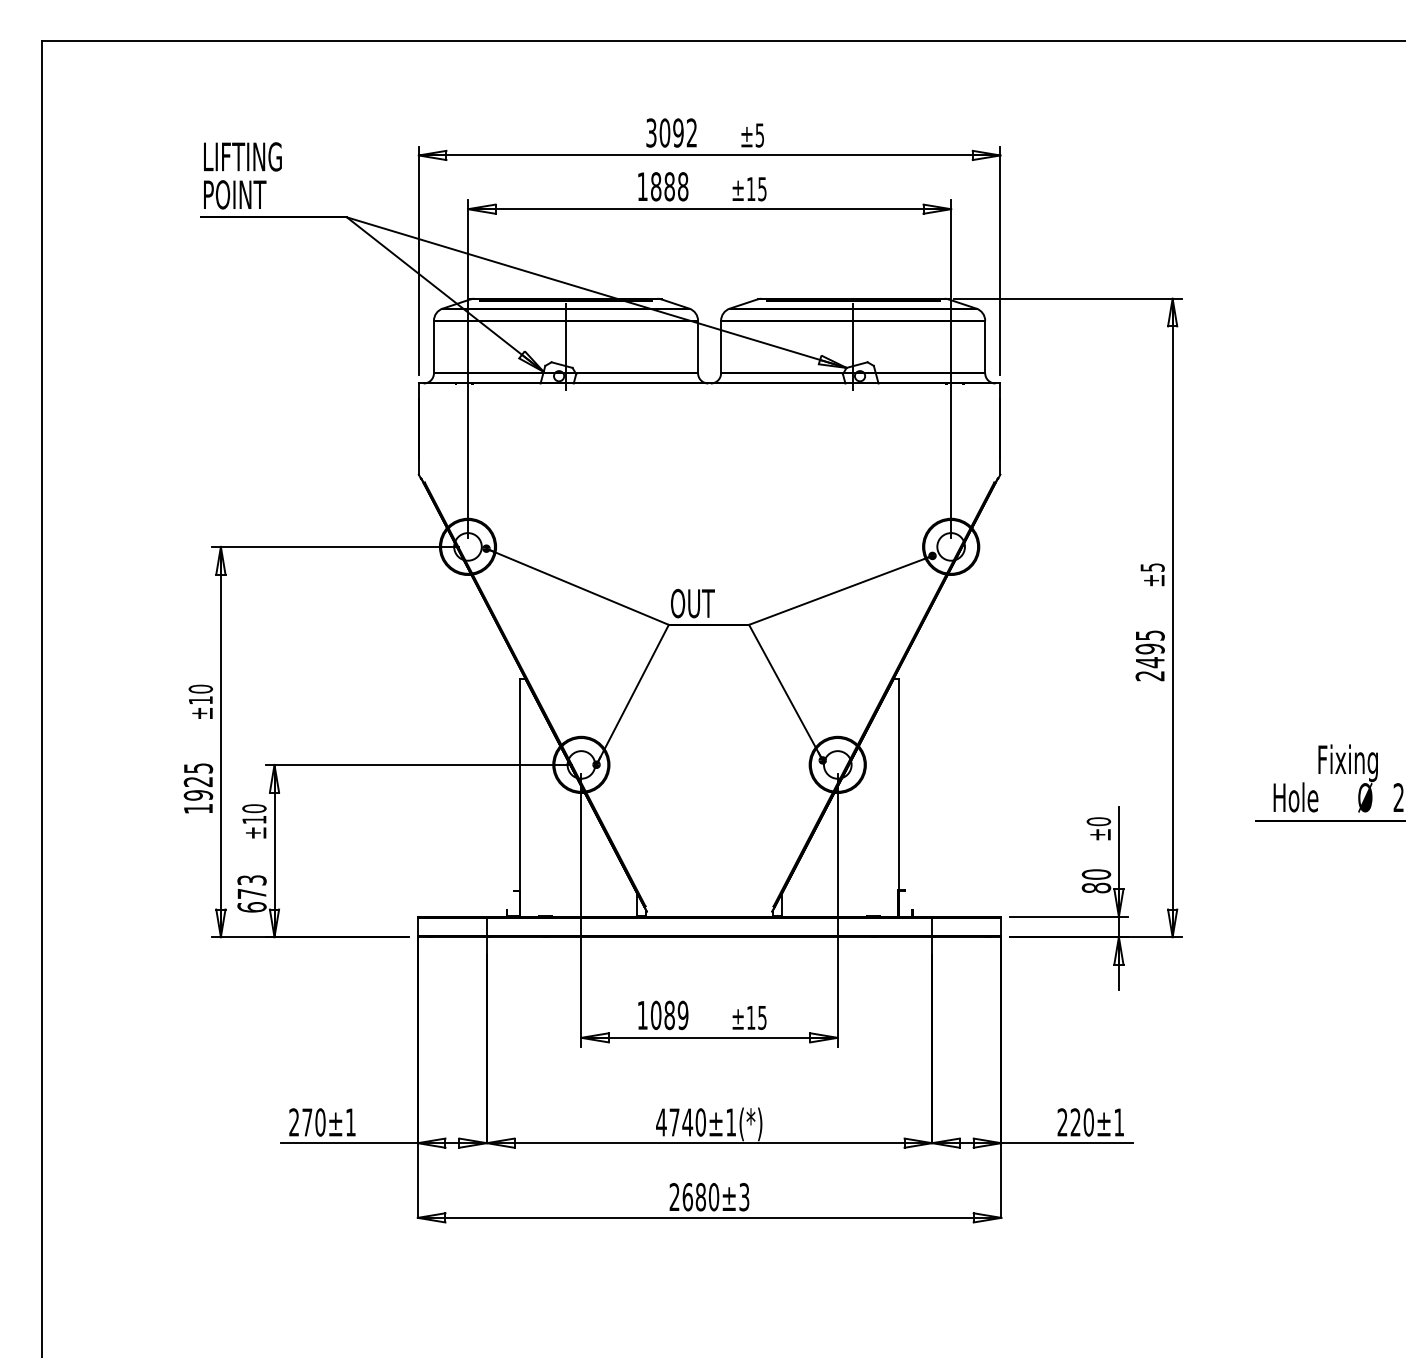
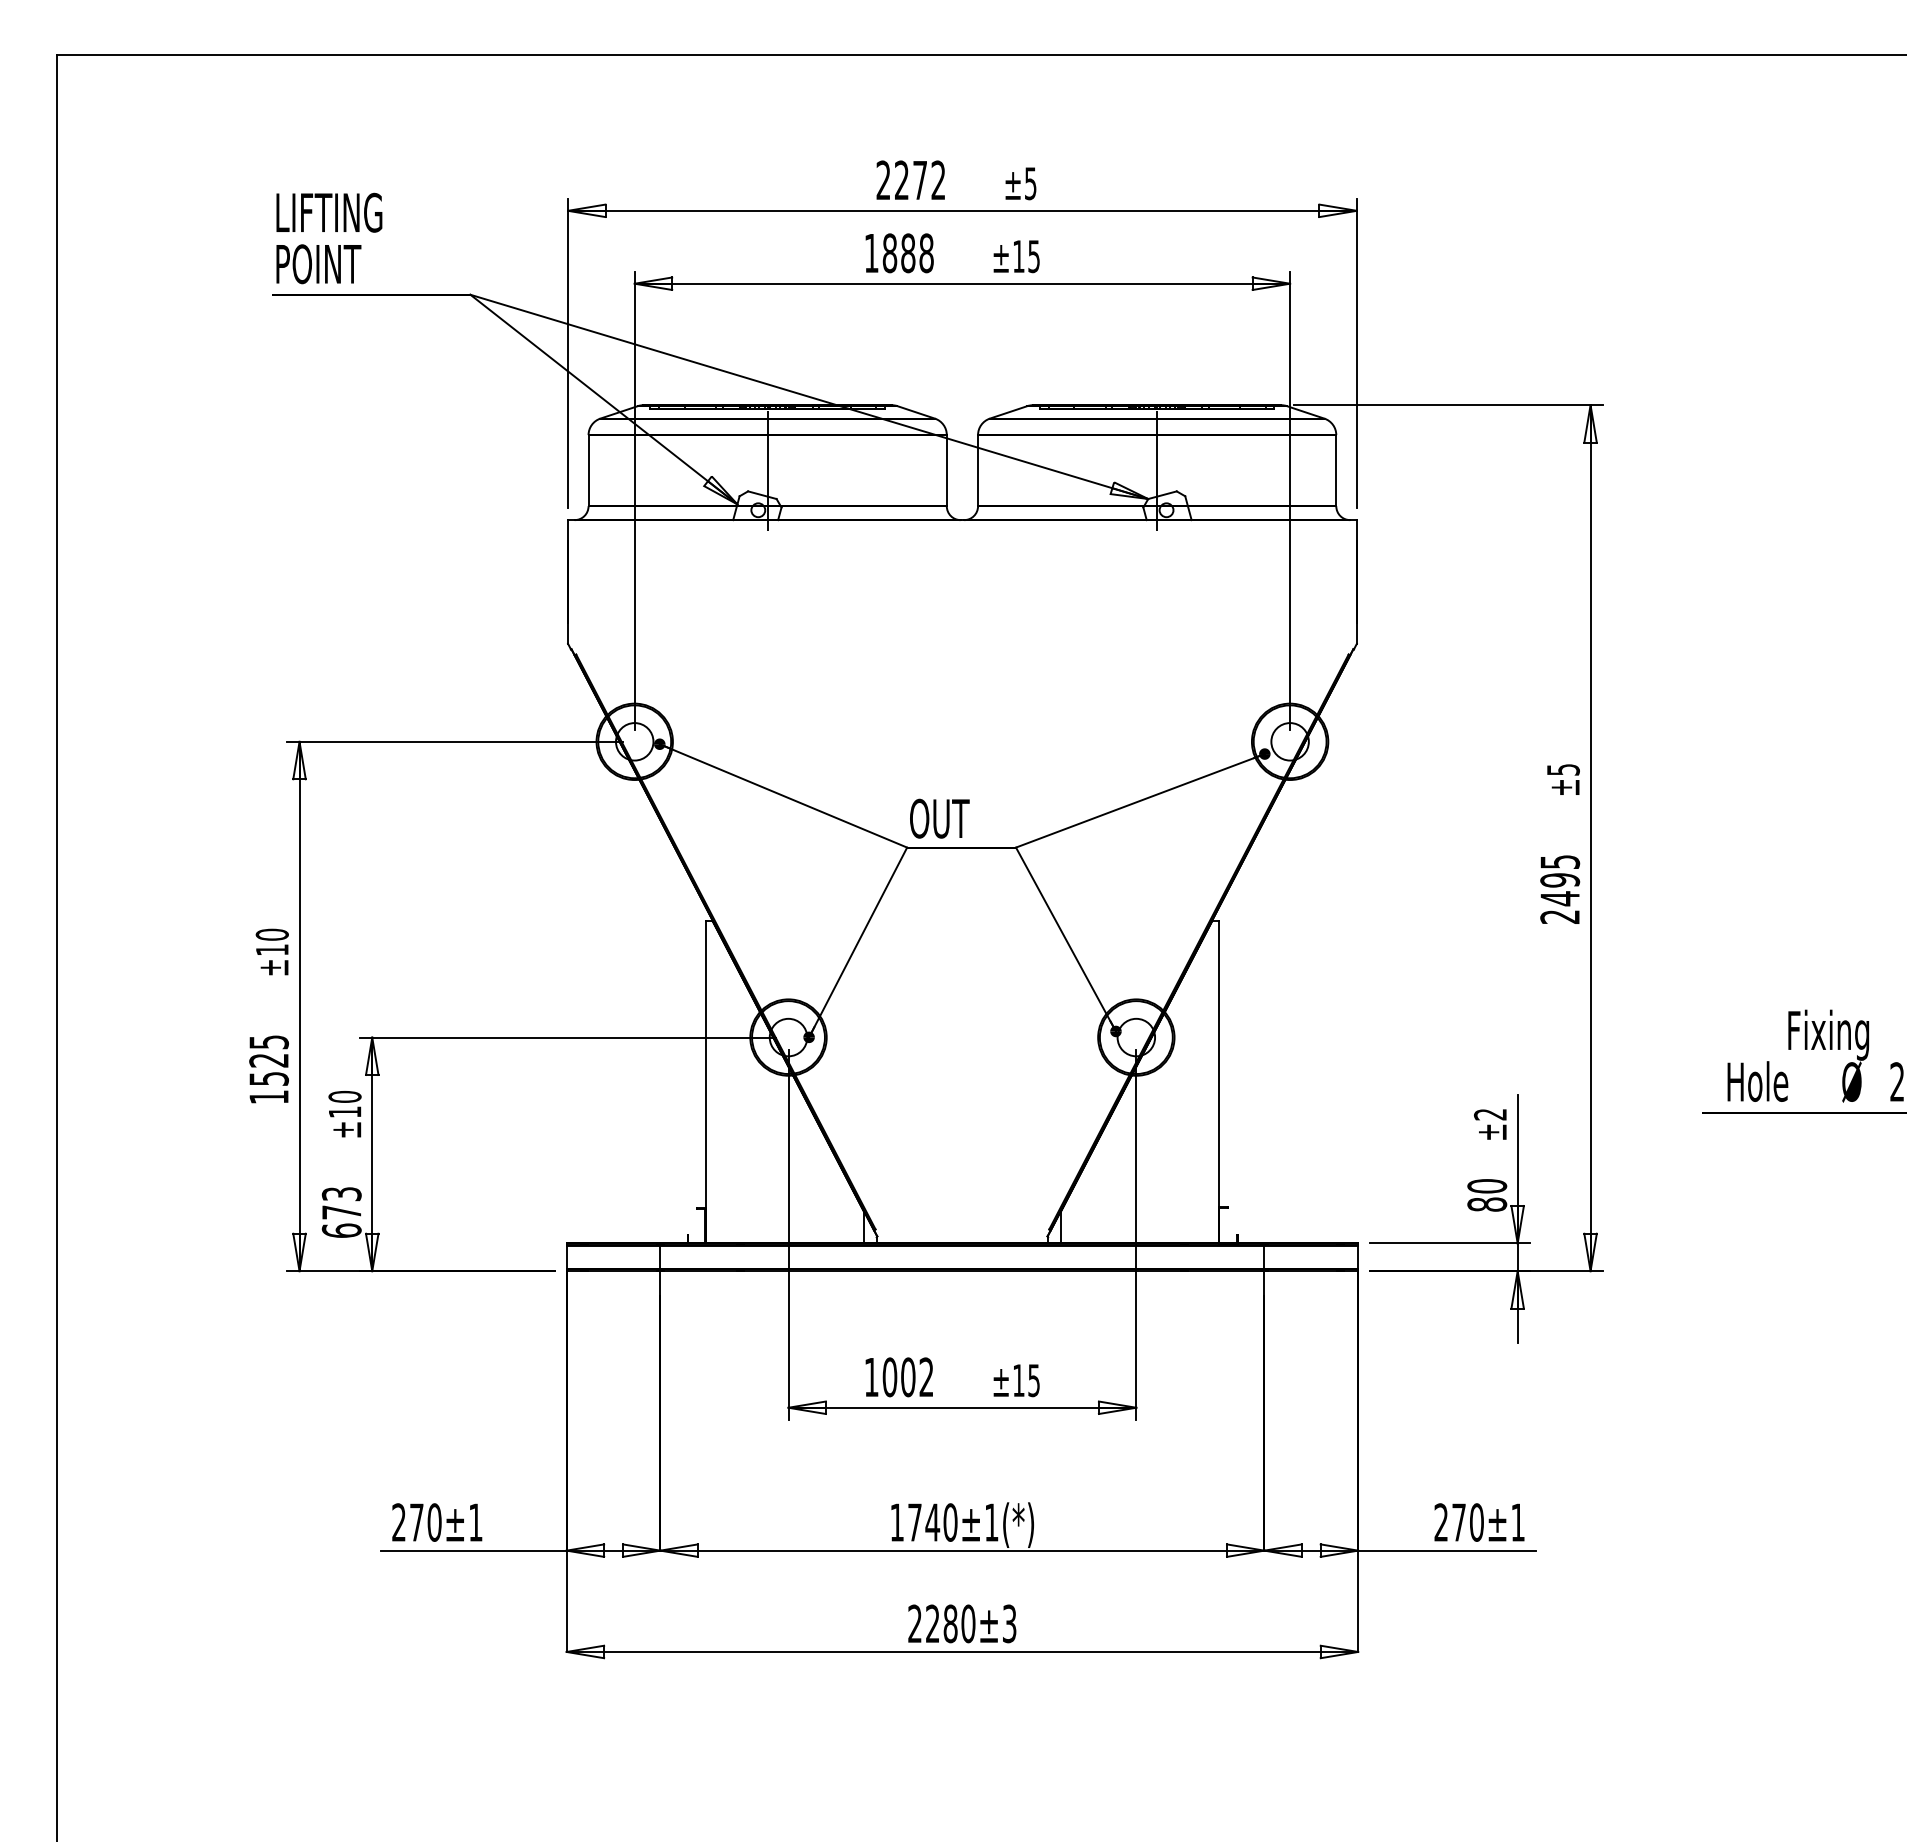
text: (664, 133) -> (901, 180), 3092 -> 2272
text: (198, 795) -> (268, 1078), 1925 -> 1525
text: (1098, 821) -> (1490, 1114), ±0 -> ±2
text: (676, 1015) -> (917, 1377), 1089 -> 1002
text: (660, 1122) -> (896, 1522), 4740±1(*) -> 1740±1(*)
text: (1075, 1122) -> (1458, 1522), 220±1 -> 270±1
text: (687, 1196) -> (932, 1623), 2680±3 -> 2280±3

